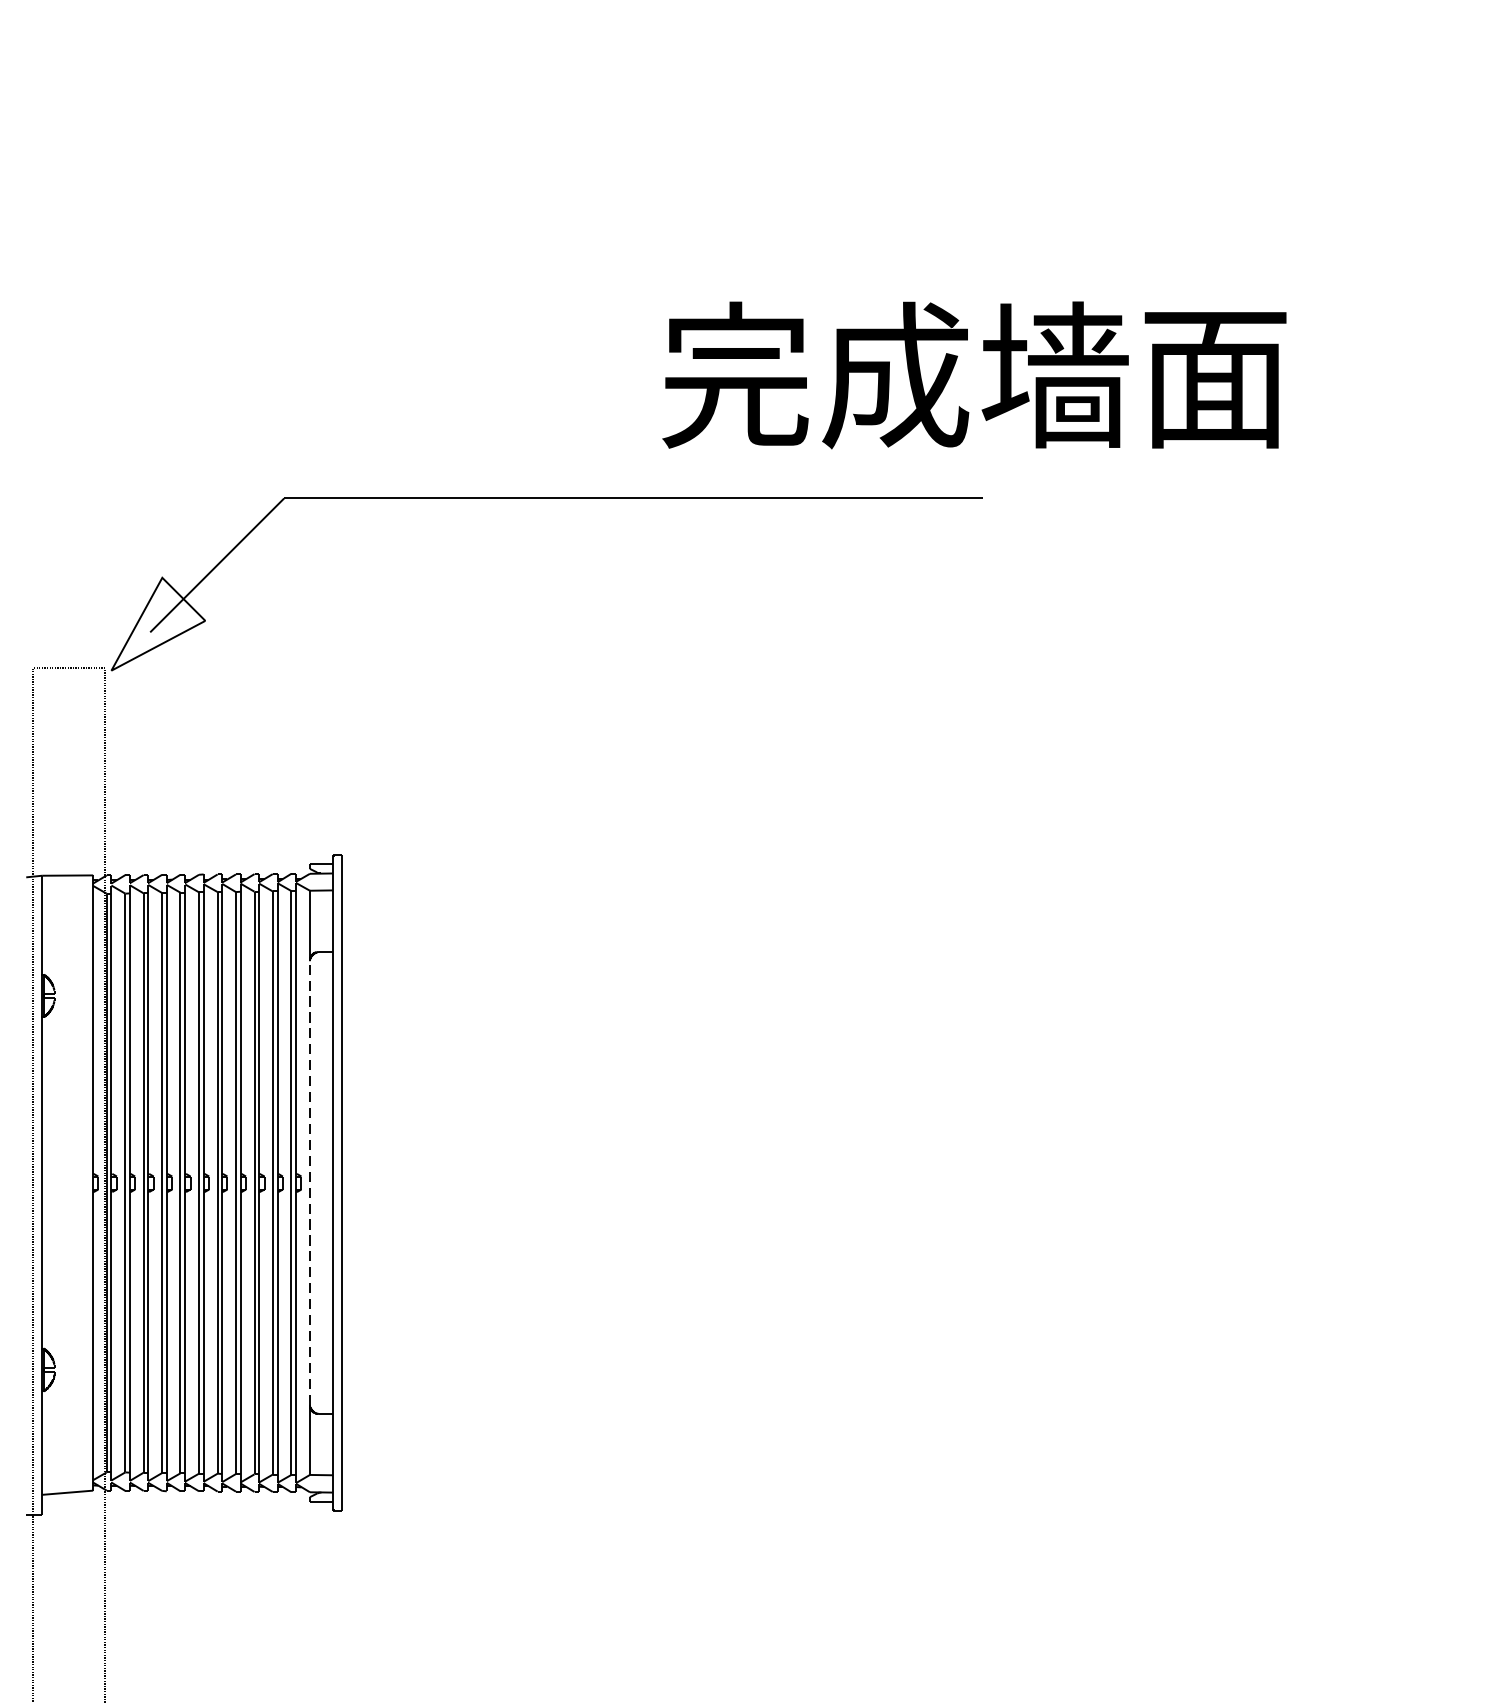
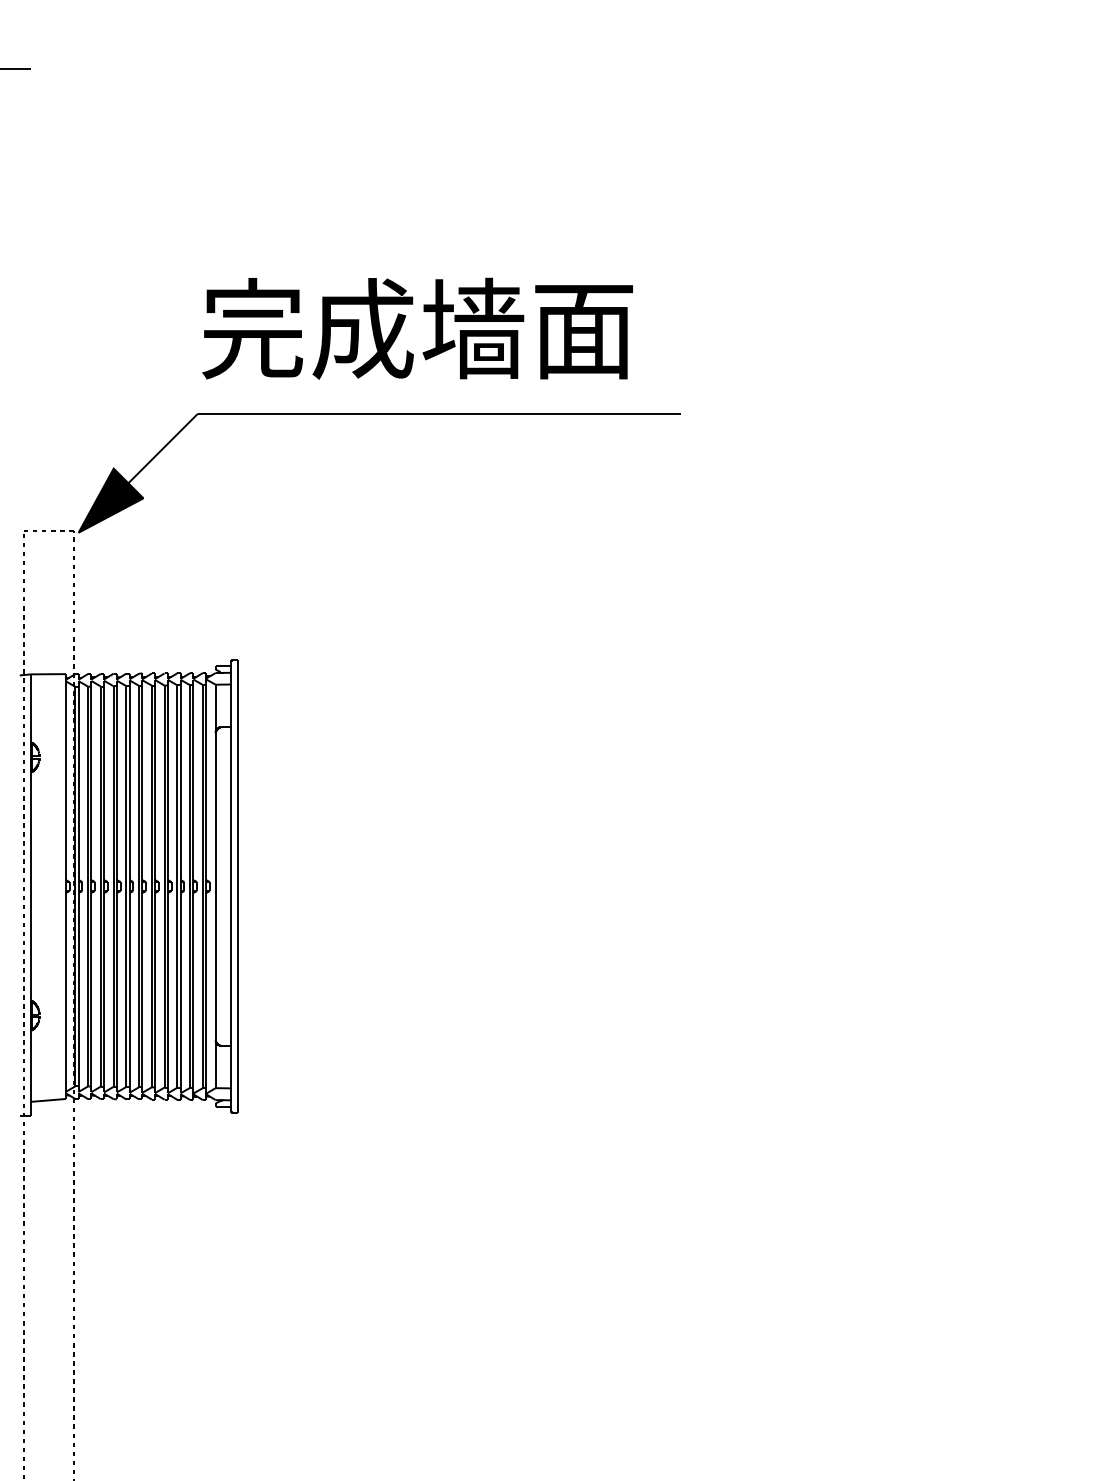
text: (974, 374) -> (417, 328), moved
fill: (157, 623) -> (110, 500), added
line: (309, 1182) -> (215, 886), dashed -> solid

